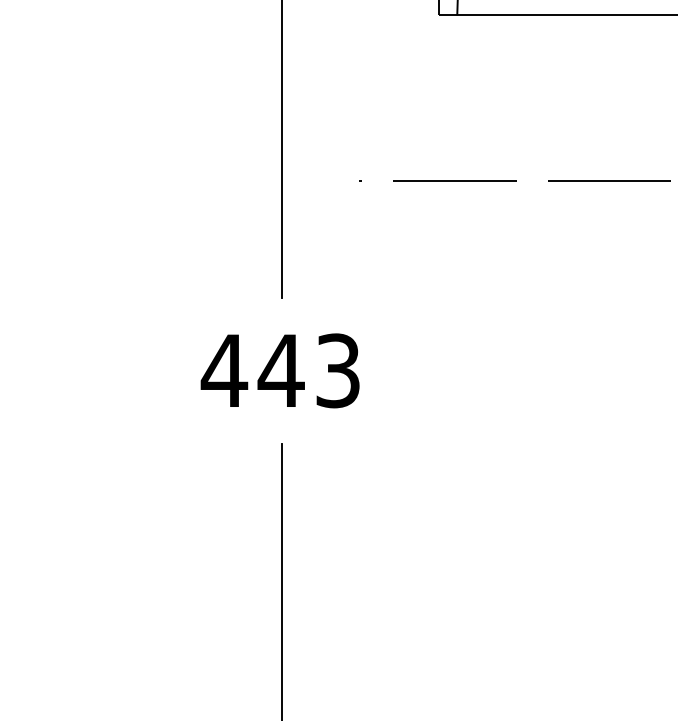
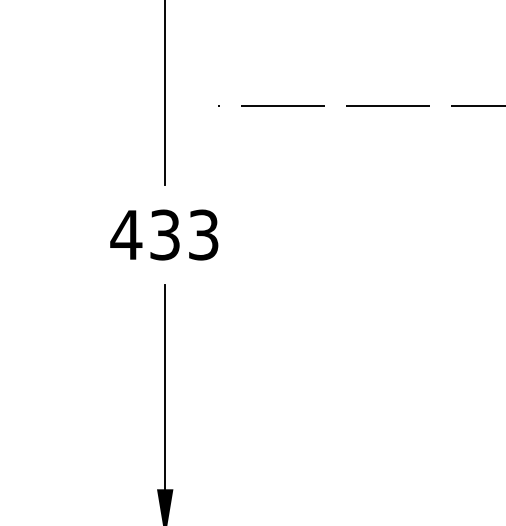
text: (280, 370) -> (164, 234), 443 -> 433

